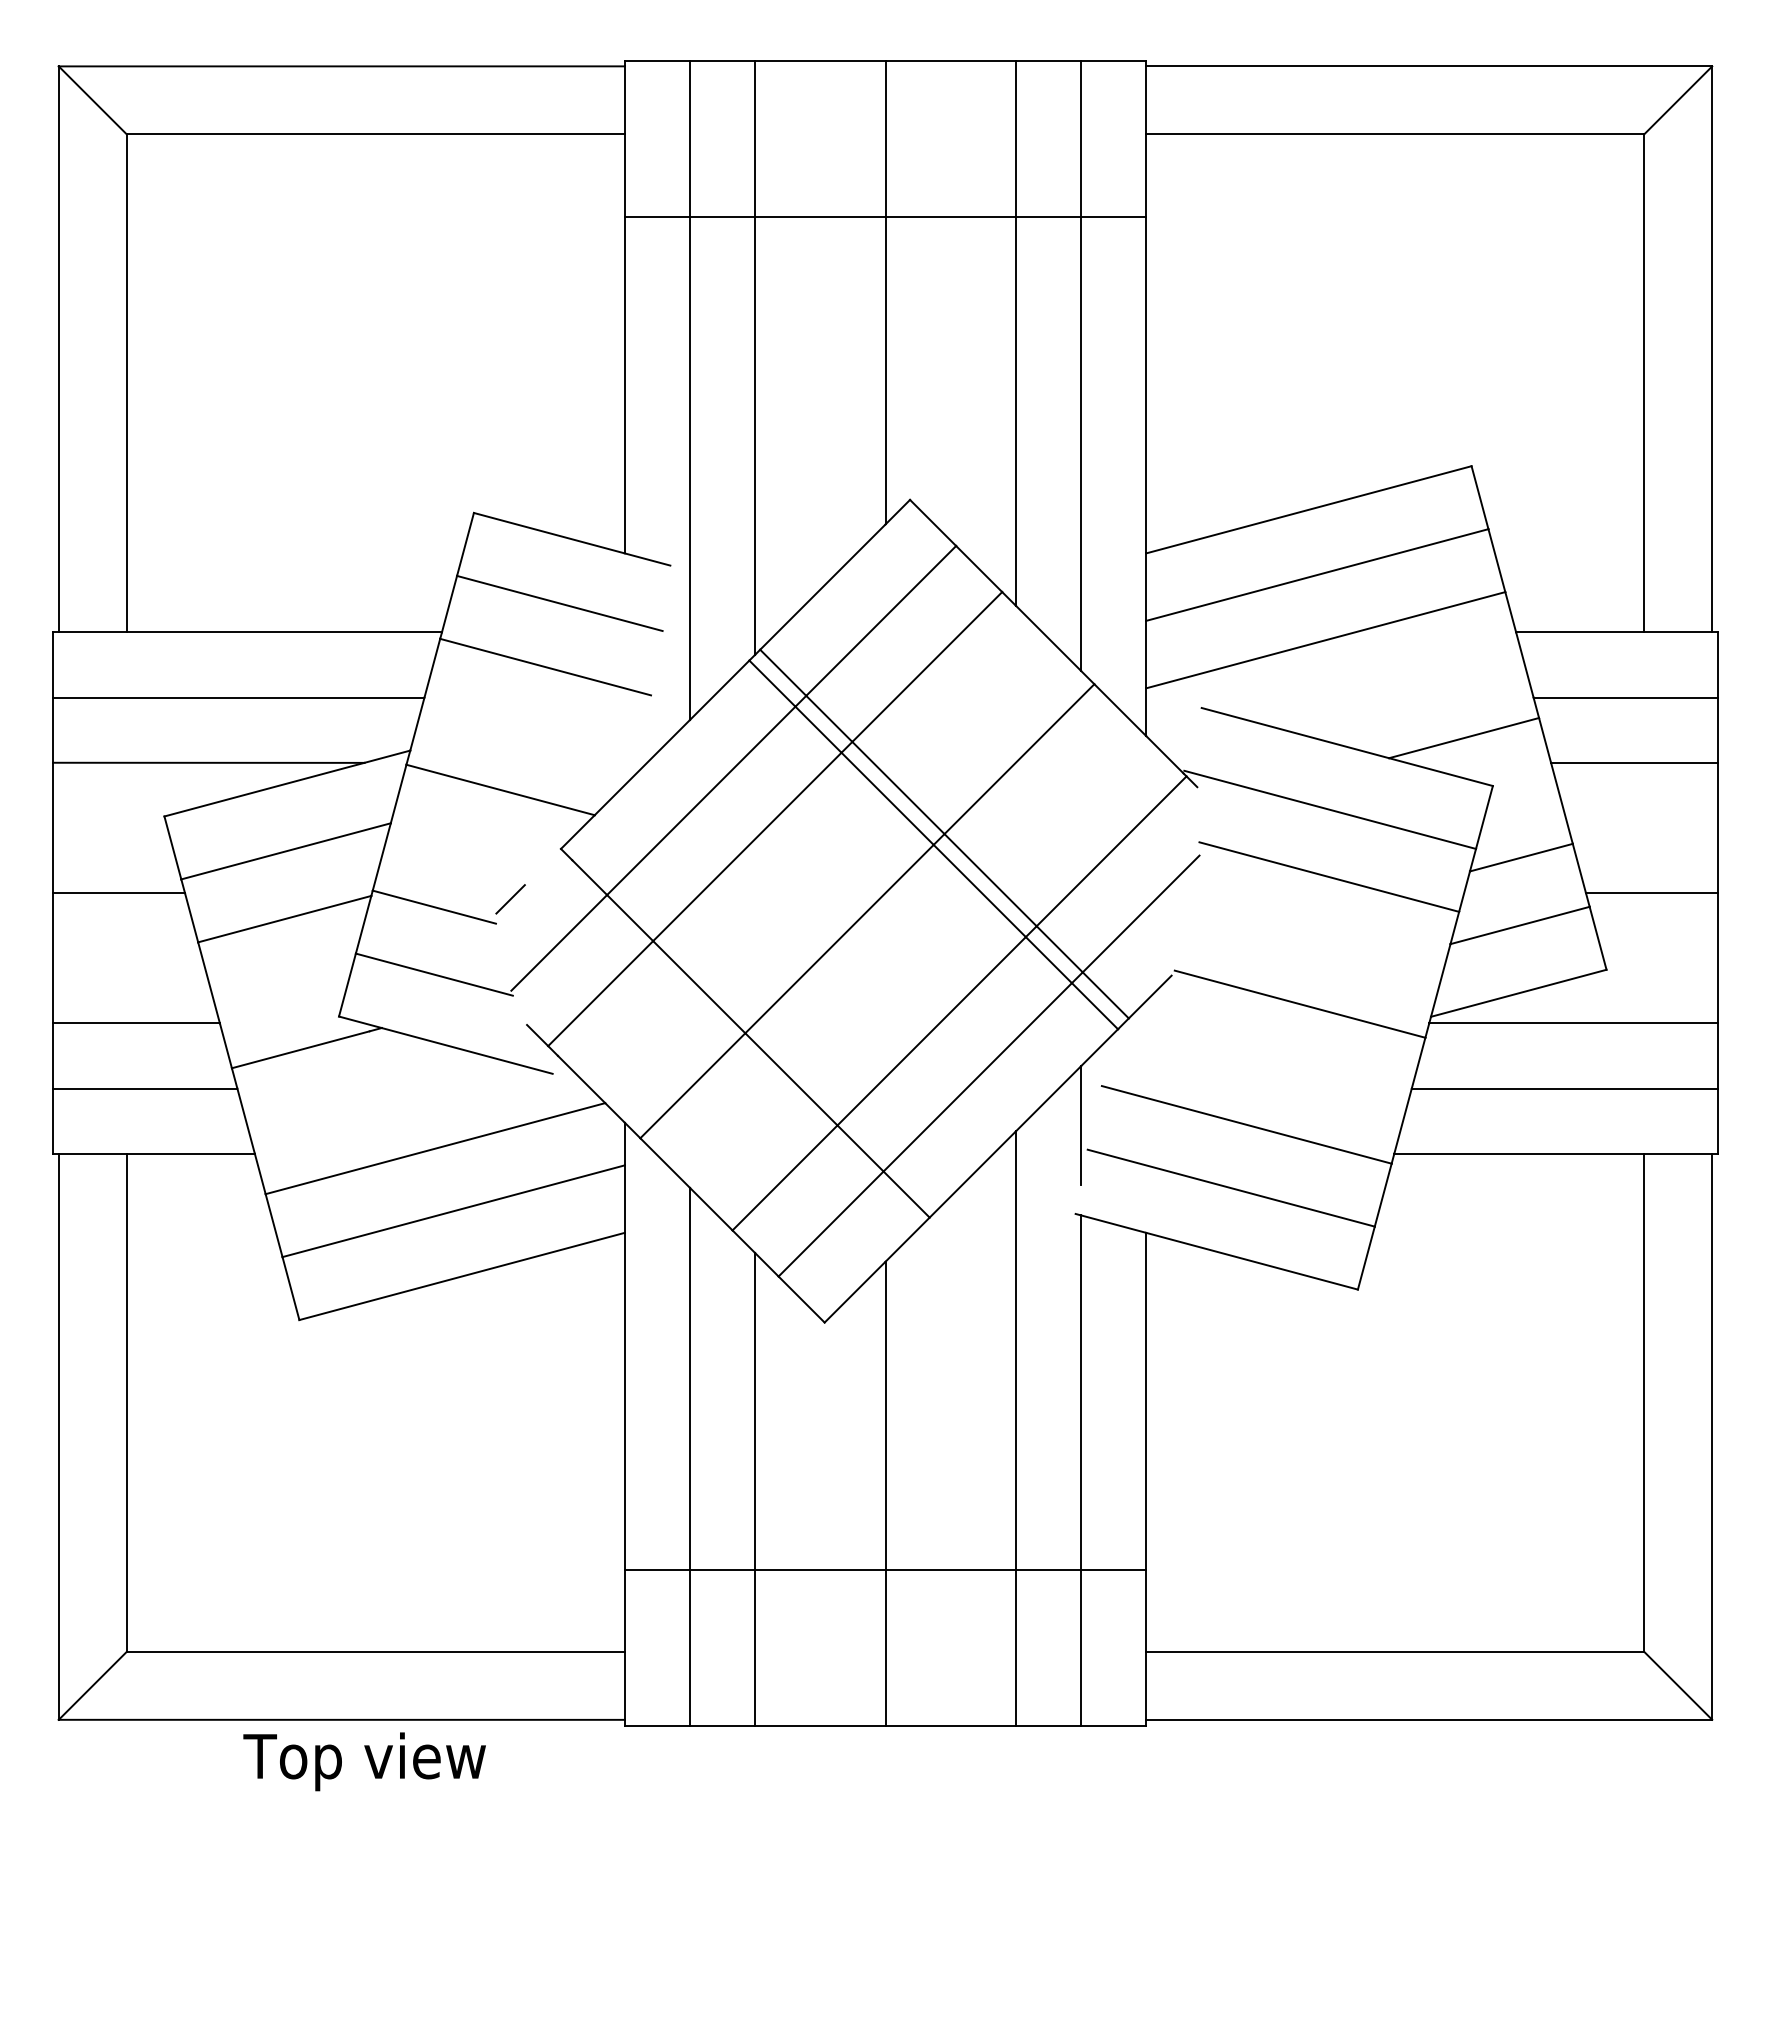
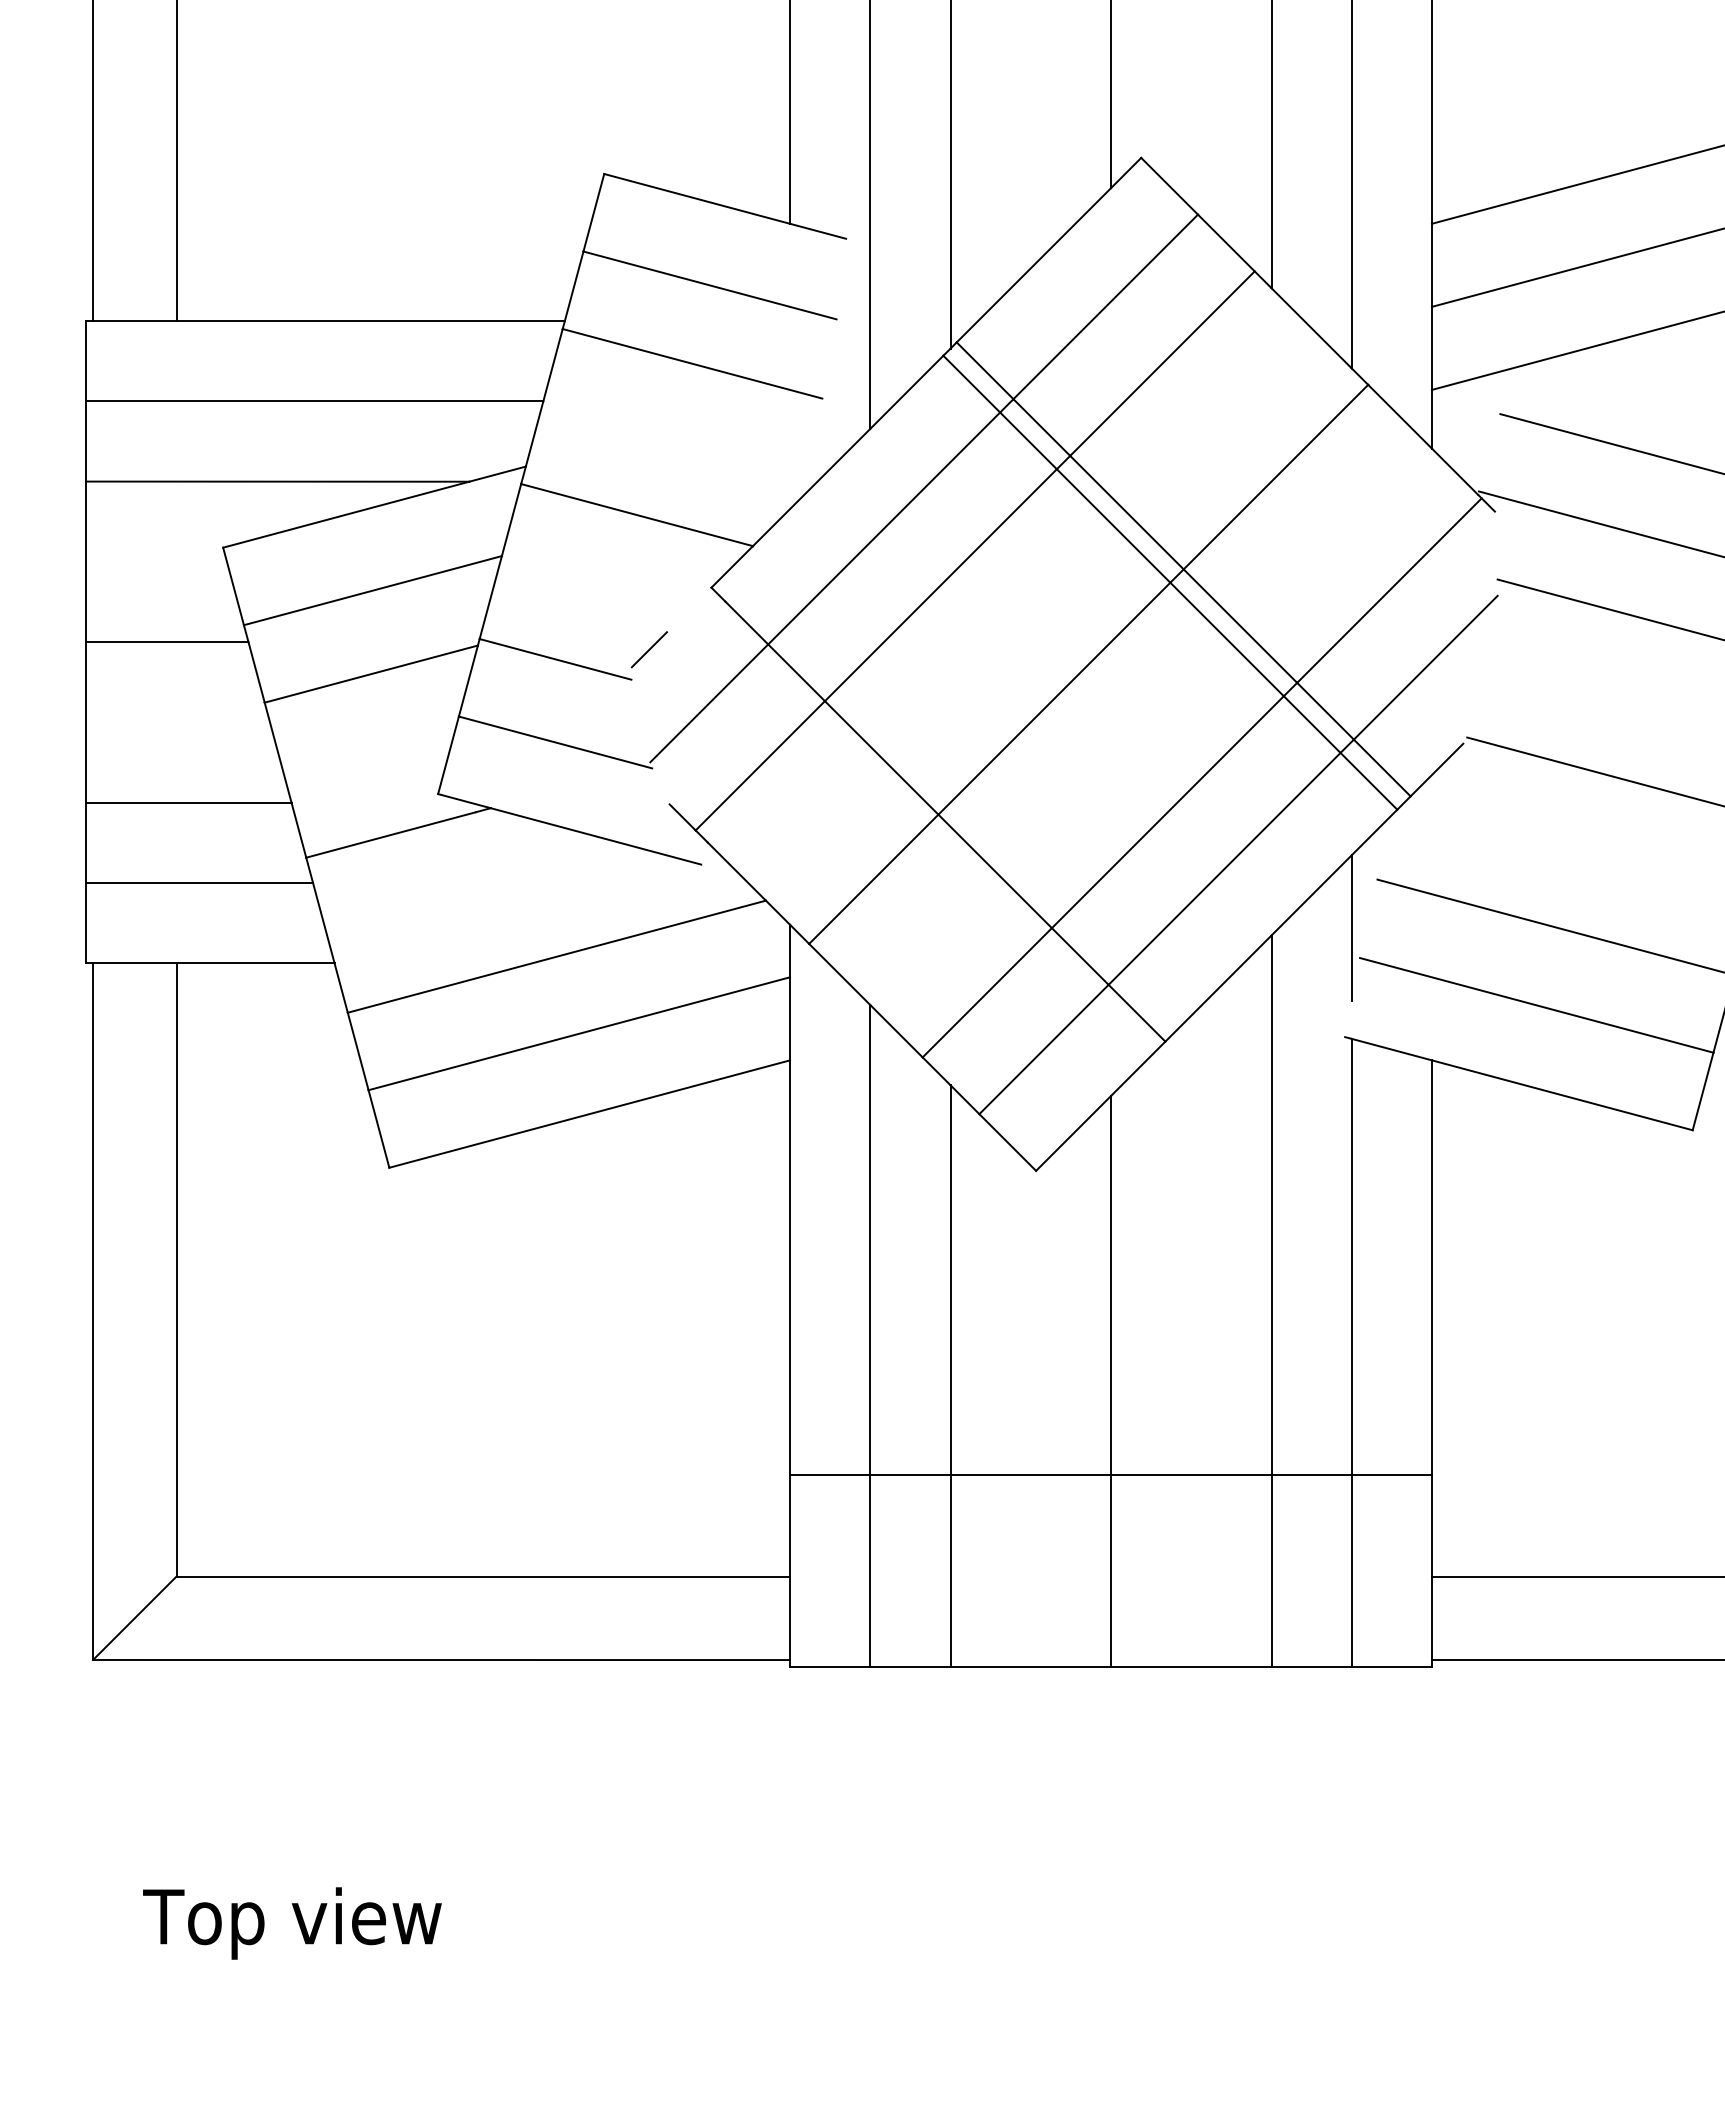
text: (364, 1761) -> (292, 1923), moved

